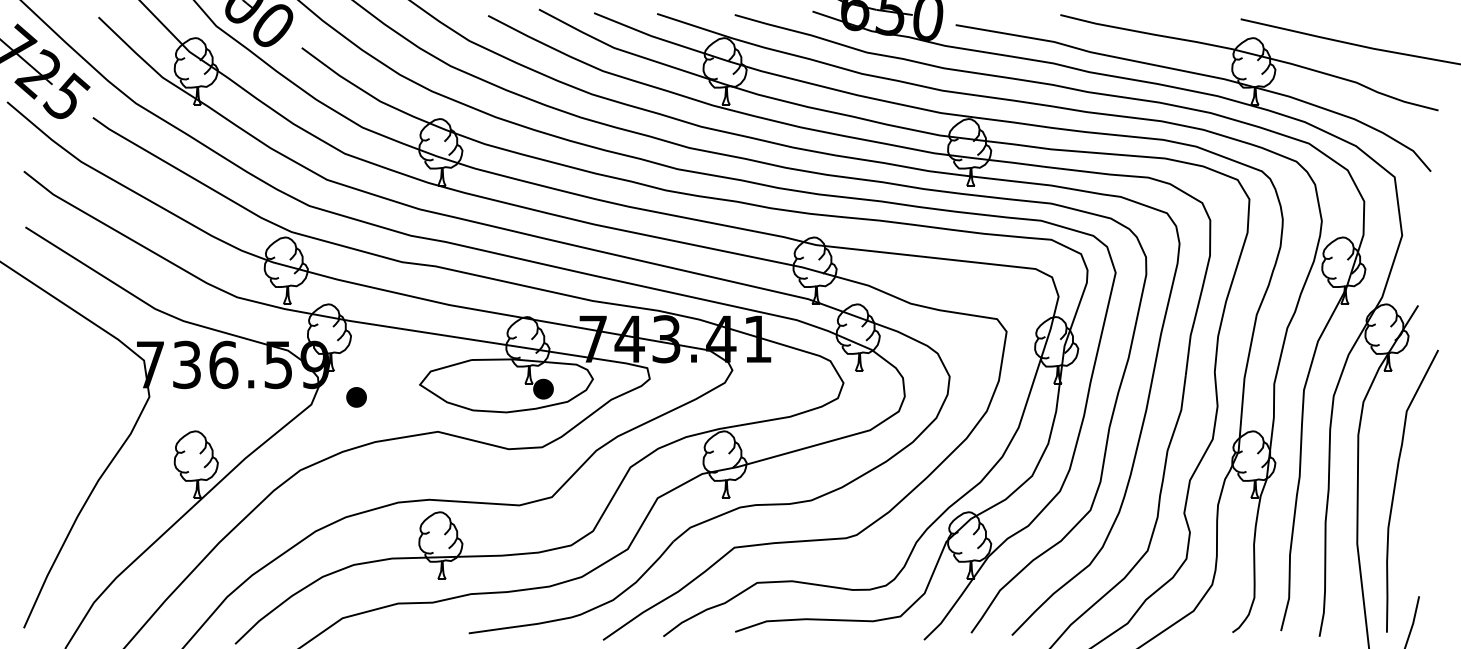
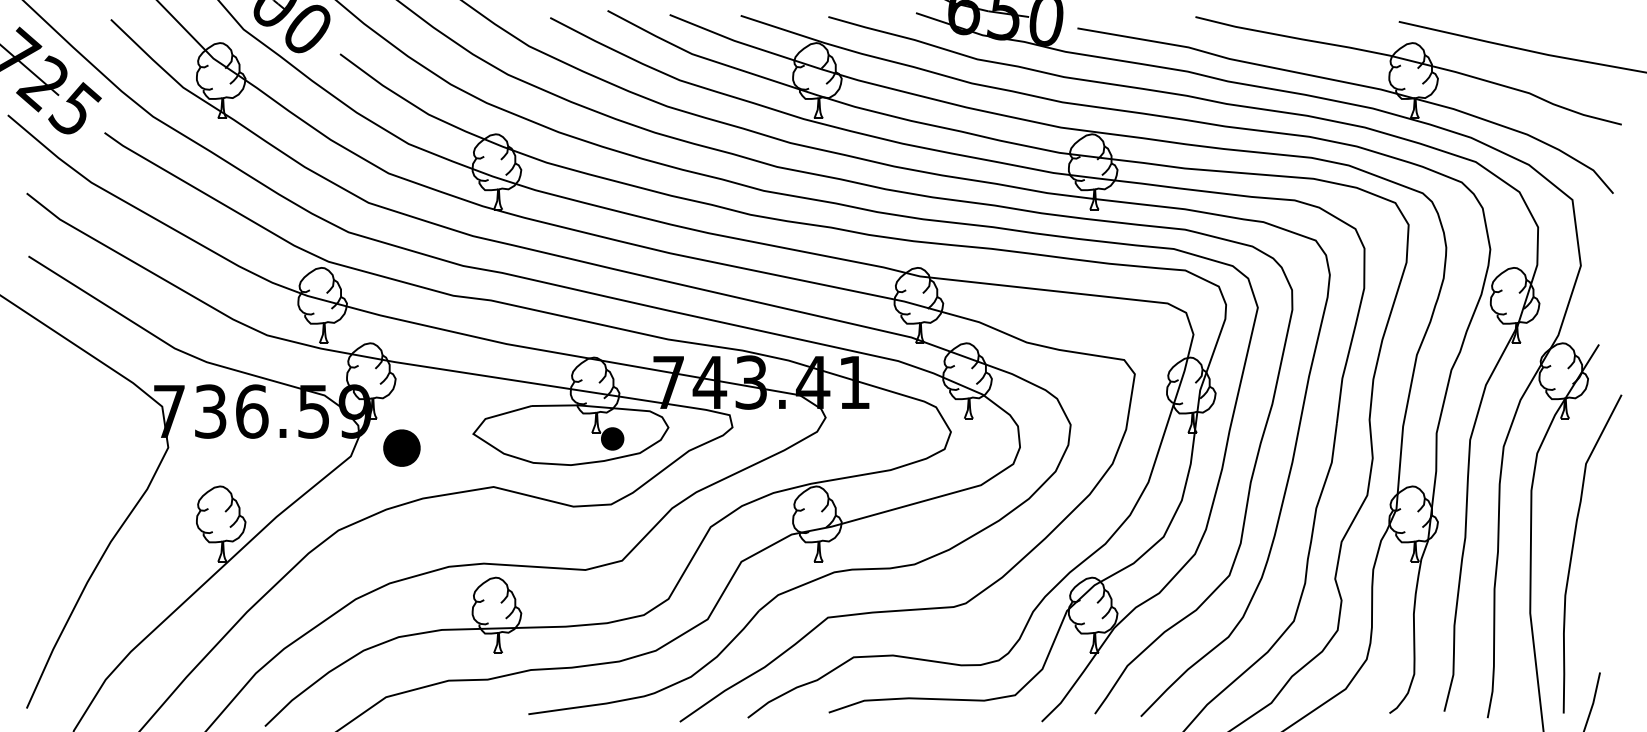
part: (356, 397) -> (401, 448), size x1.6

